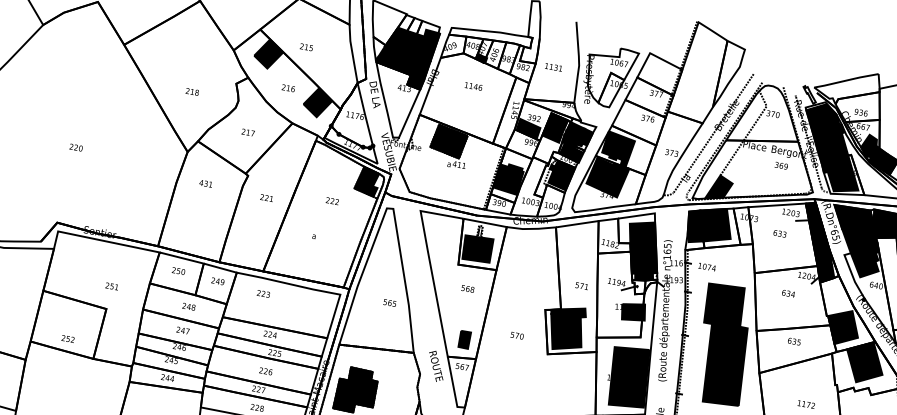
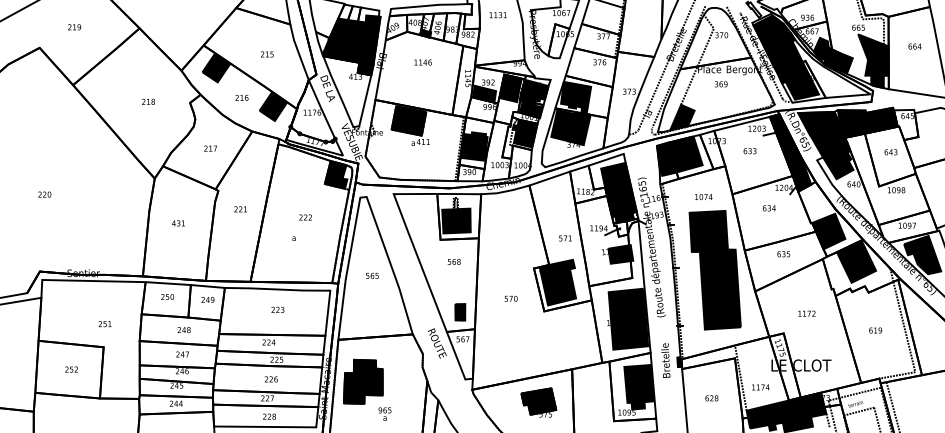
text: (306, 47) -> (267, 54), moved
text: (553, 67) -> (497, 15), moved
text: (192, 91) -> (148, 101), moved
text: (780, 165) -> (720, 84), moved
text: (205, 183) -> (178, 223), moved
text: (332, 201) -> (305, 217), moved
text: (706, 267) -> (703, 197), moved
text: (263, 293) -> (277, 309), moved
text: (390, 302) -> (372, 275), moved
text: (68, 338) -> (71, 369), moved

